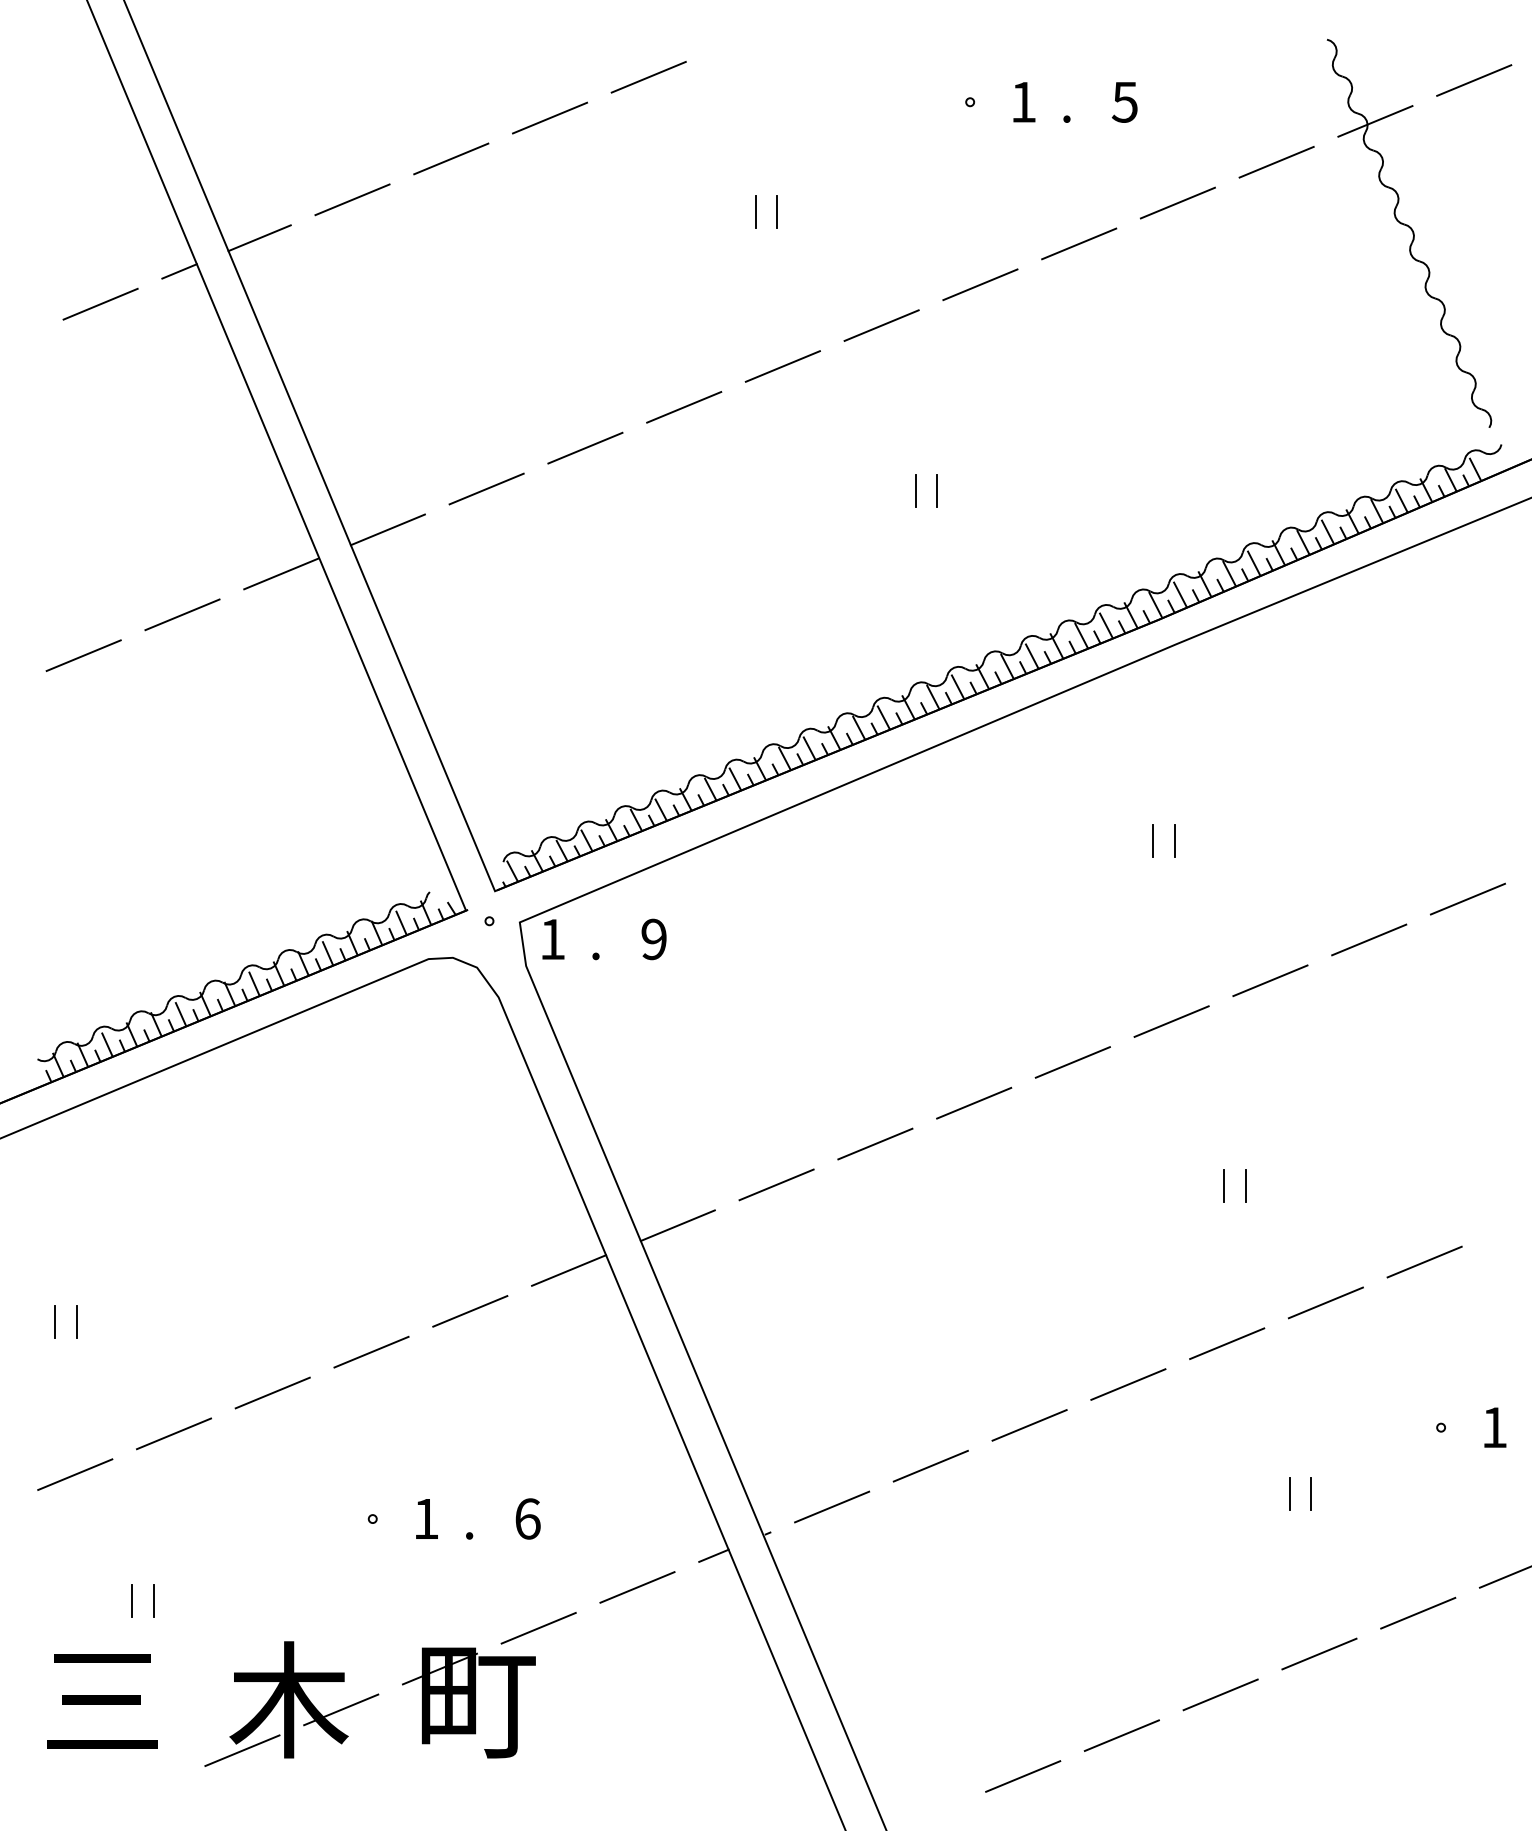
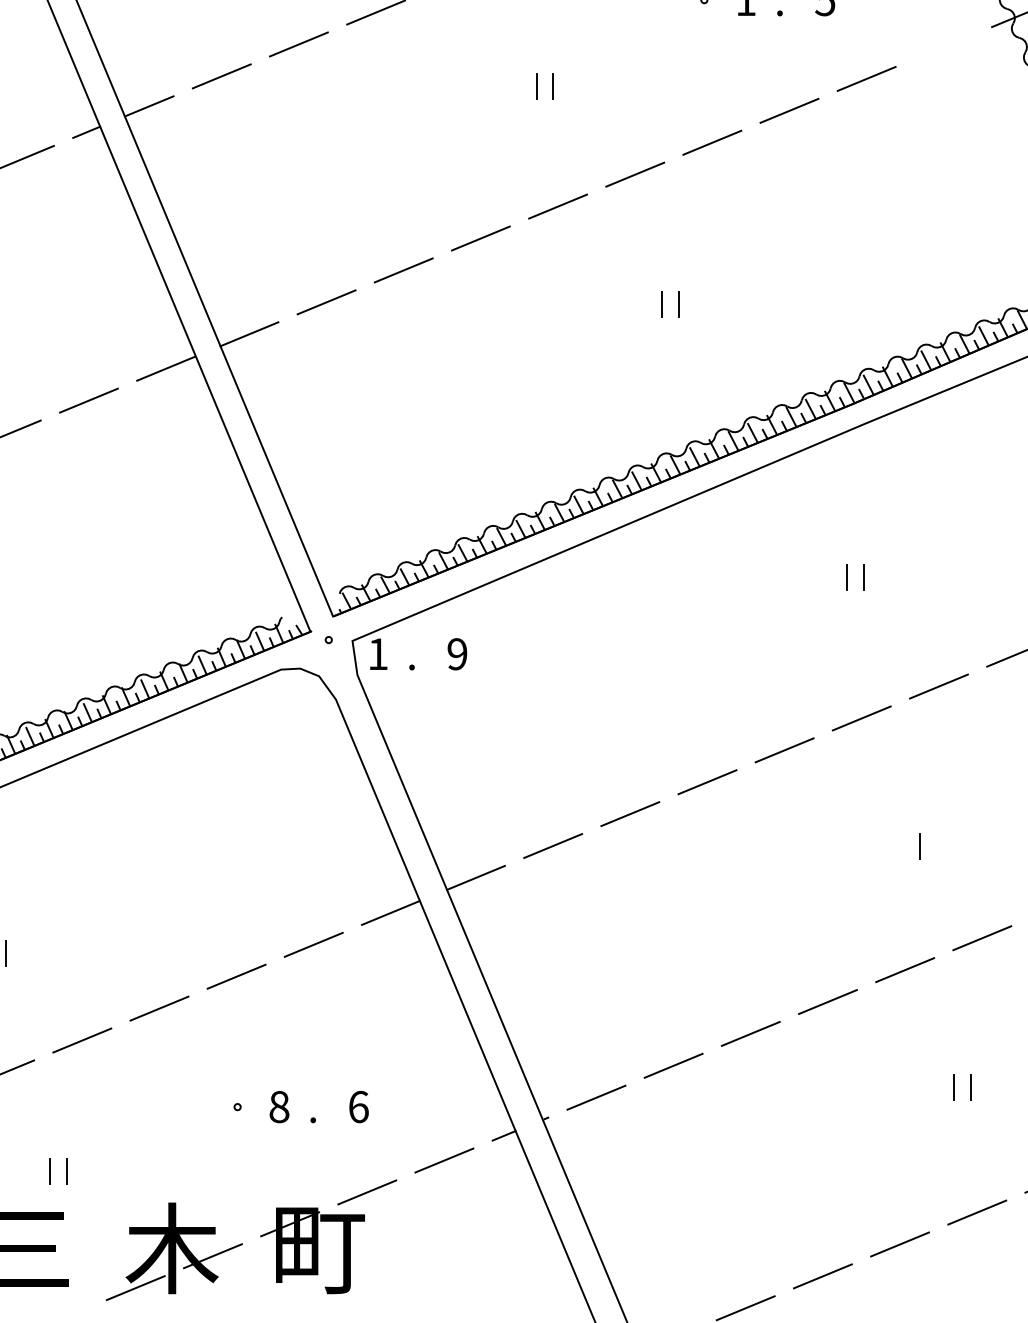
line: (1276, 161) -> (943, 46), removed
line: (1224, 1185) -> (903, 846), removed
text: (425, 1518) -> (278, 1106), 1 -> 8

